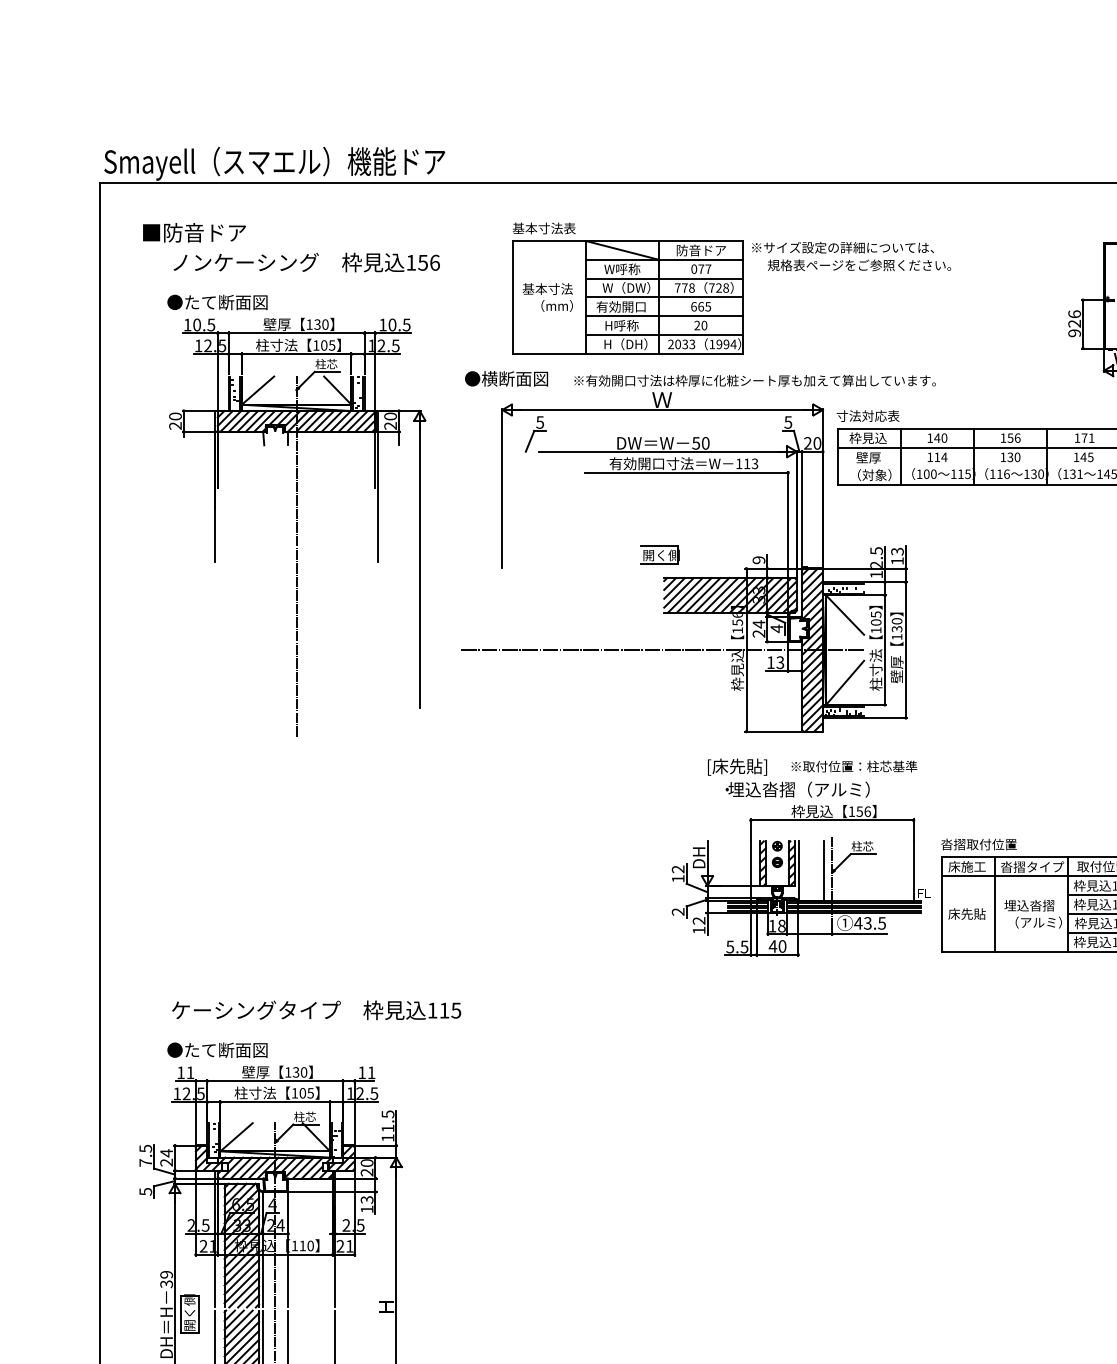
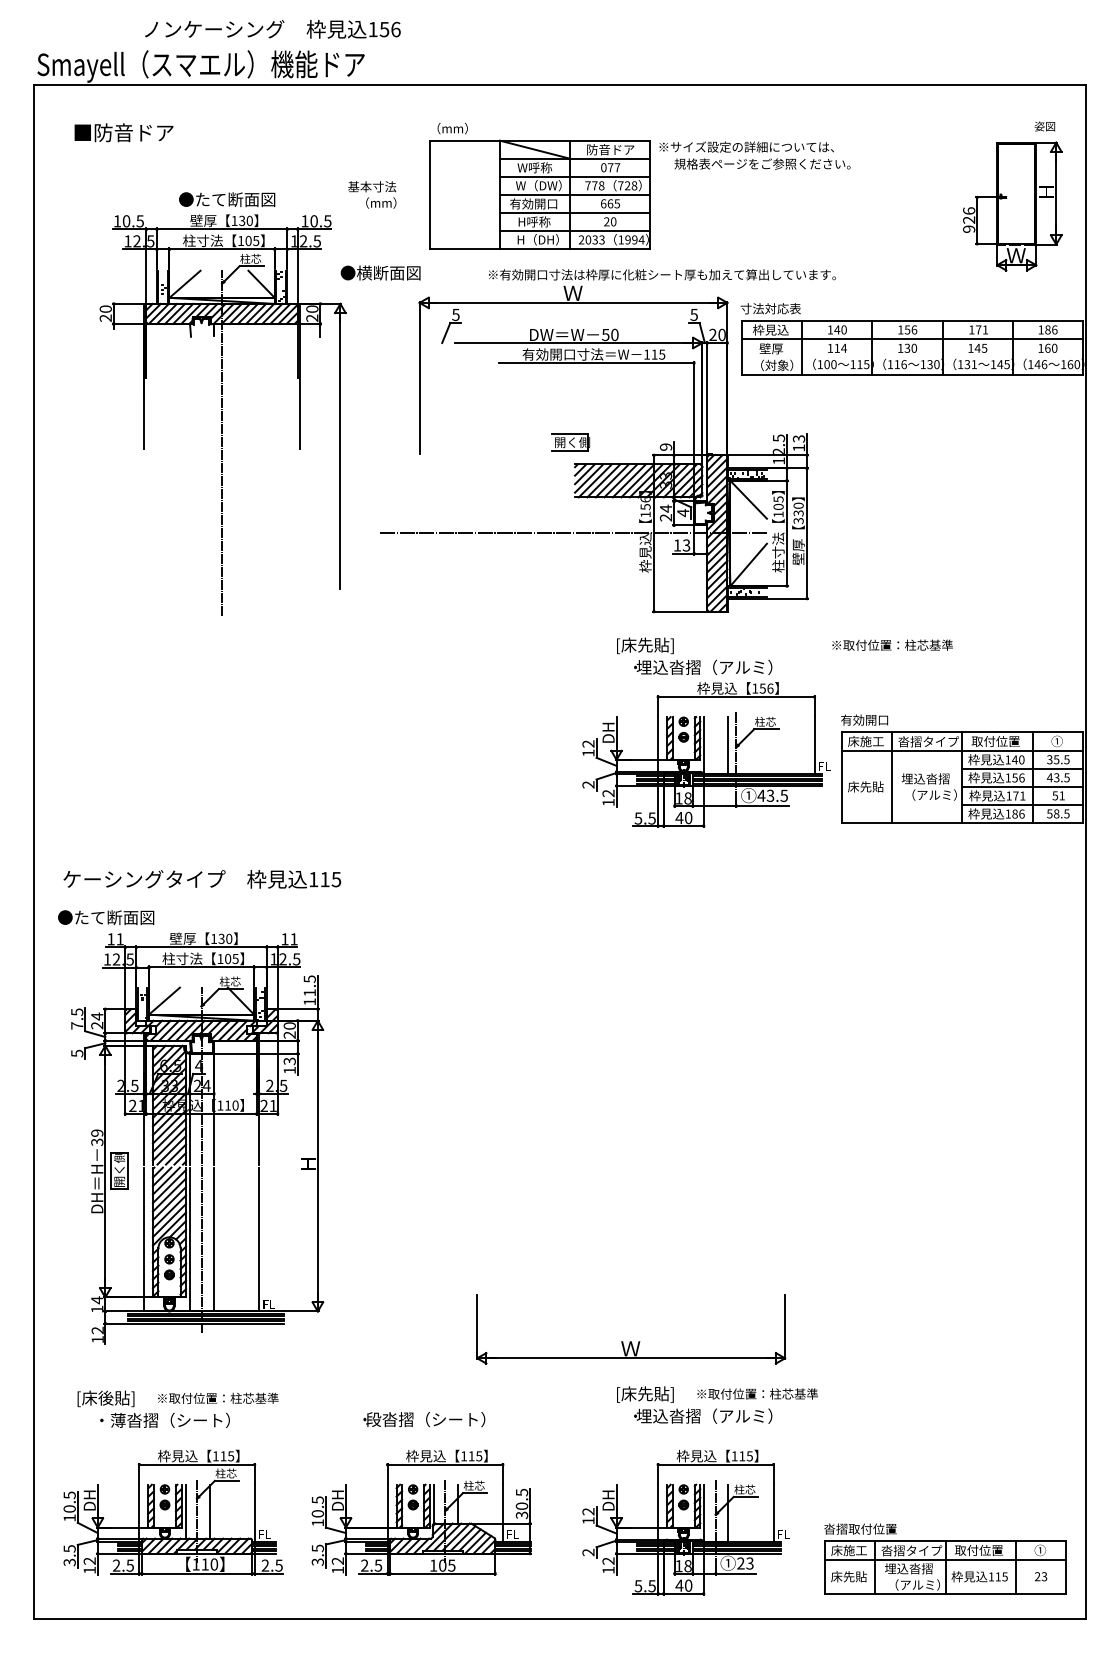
text: (543, 228) -> (459, 128), 基本寸法表 -> （mm）
text: (306, 262) -> (272, 29), moved
text: (548, 297) -> (372, 194), moved
text: (217, 302) -> (227, 199), moved
text: (506, 378) -> (380, 272), moved
text: (755, 462) -> (662, 353), 113 -> 115
text: (896, 637) -> (798, 521), 130 -> 330
text: (854, 765) -> (892, 644), moved
text: (979, 843) -> (877, 719), 沓摺取付位置 -> 有効開口
text: (316, 1010) -> (202, 879), moved
text: (217, 1050) -> (106, 917), moved

